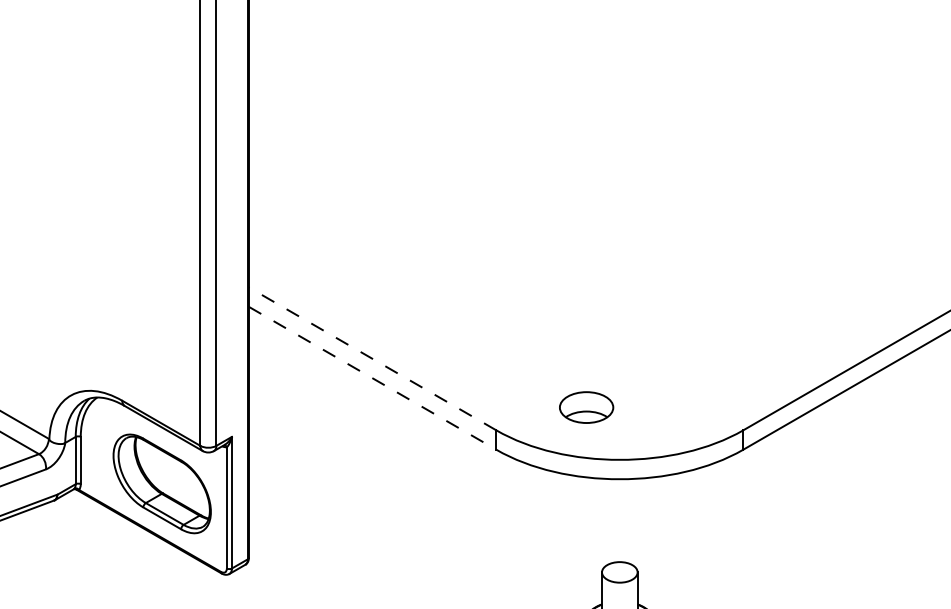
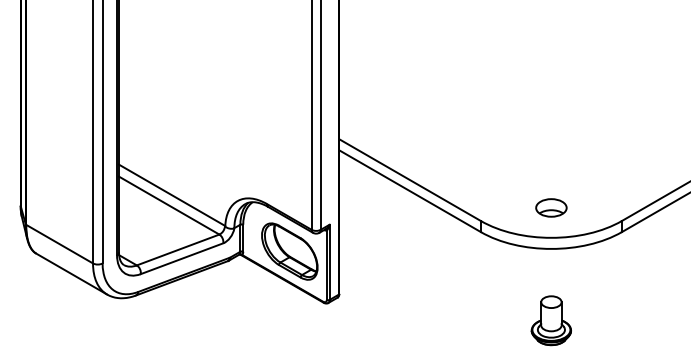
line: (373, 359) -> (410, 180), dashed -> solid
line: (373, 378) -> (410, 191), dashed -> solid
part: (586, 406) -> (551, 207), moved

